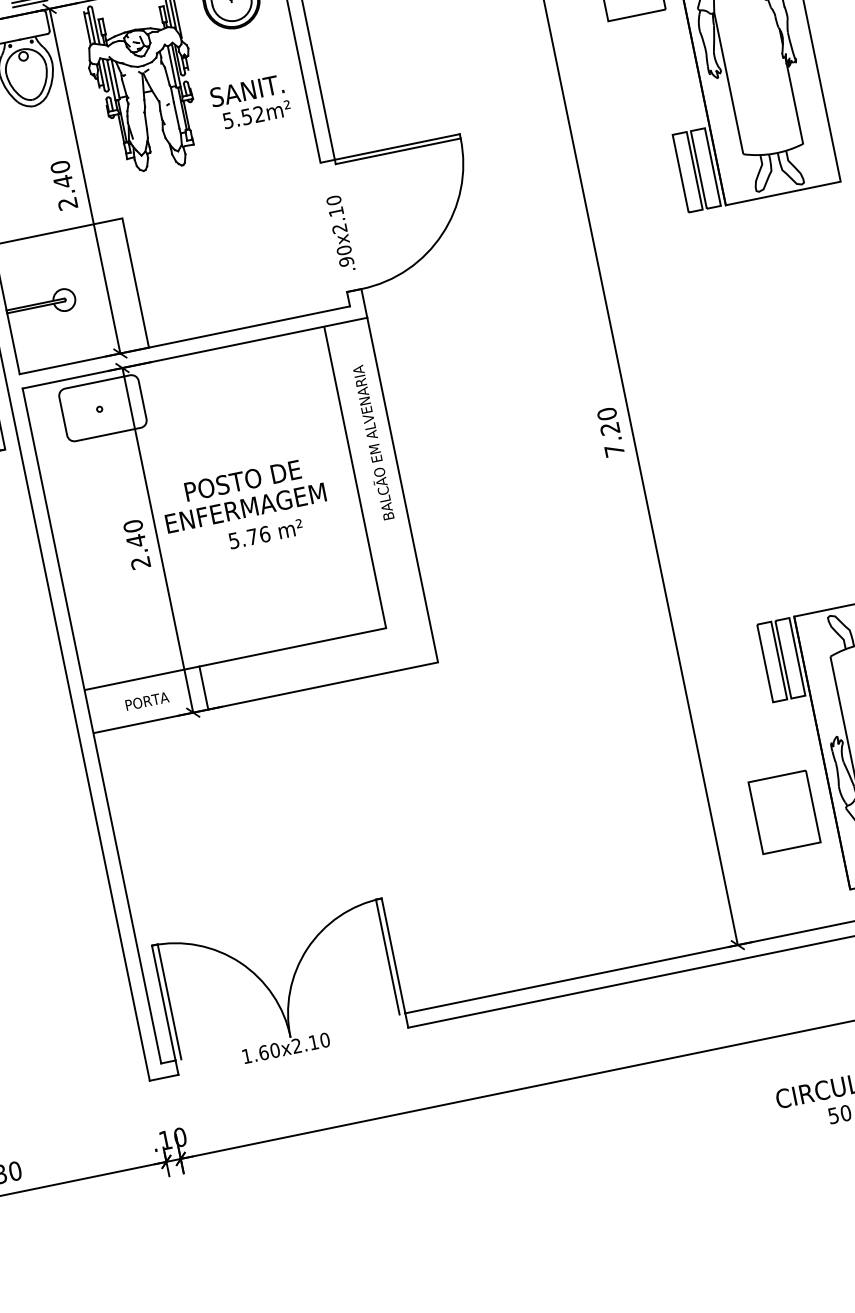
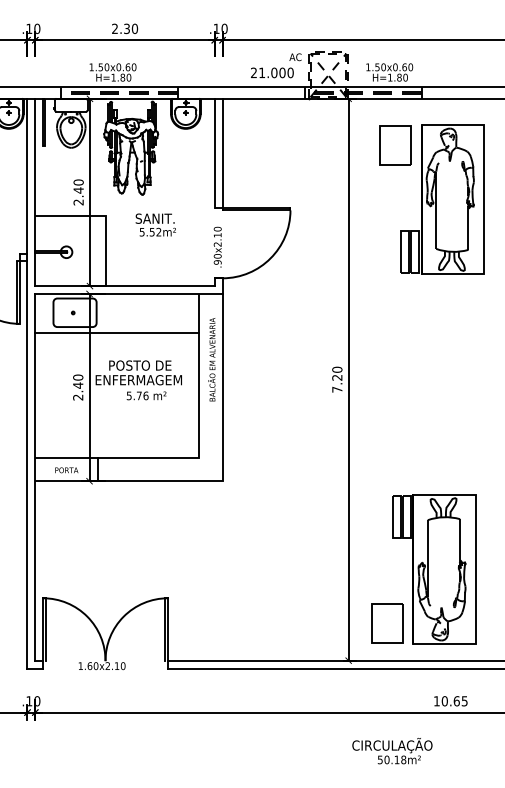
text: (249, 101) -> (155, 224), moved
line: (188, 428) -> (117, 332), added
part: (785, 812) -> (387, 623), moved

